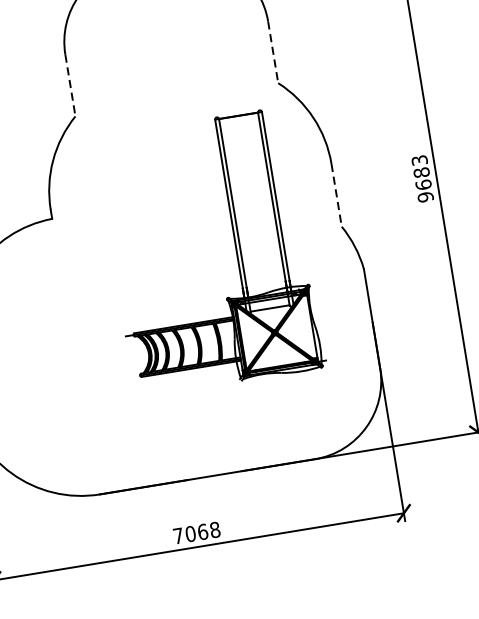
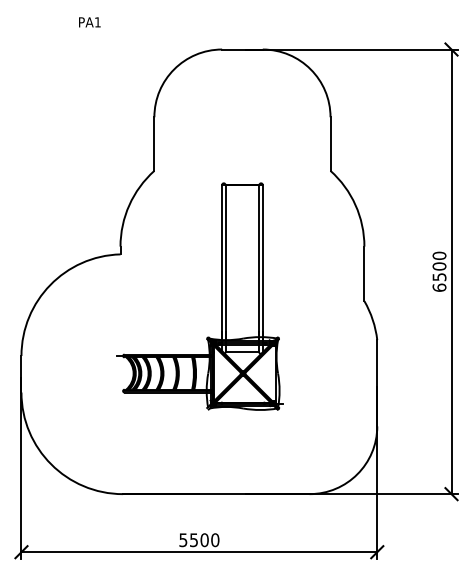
line: (273, 52) -> (330, 144), dashed -> solid
line: (70, 85) -> (154, 144), dashed -> solid
text: (422, 178) -> (439, 271), 9683 -> 6500
line: (336, 196) -> (364, 274), dashed -> solid
part: (235, 248) -> (221, 296), moved
text: (197, 533) -> (199, 540), 7068 -> 5500

